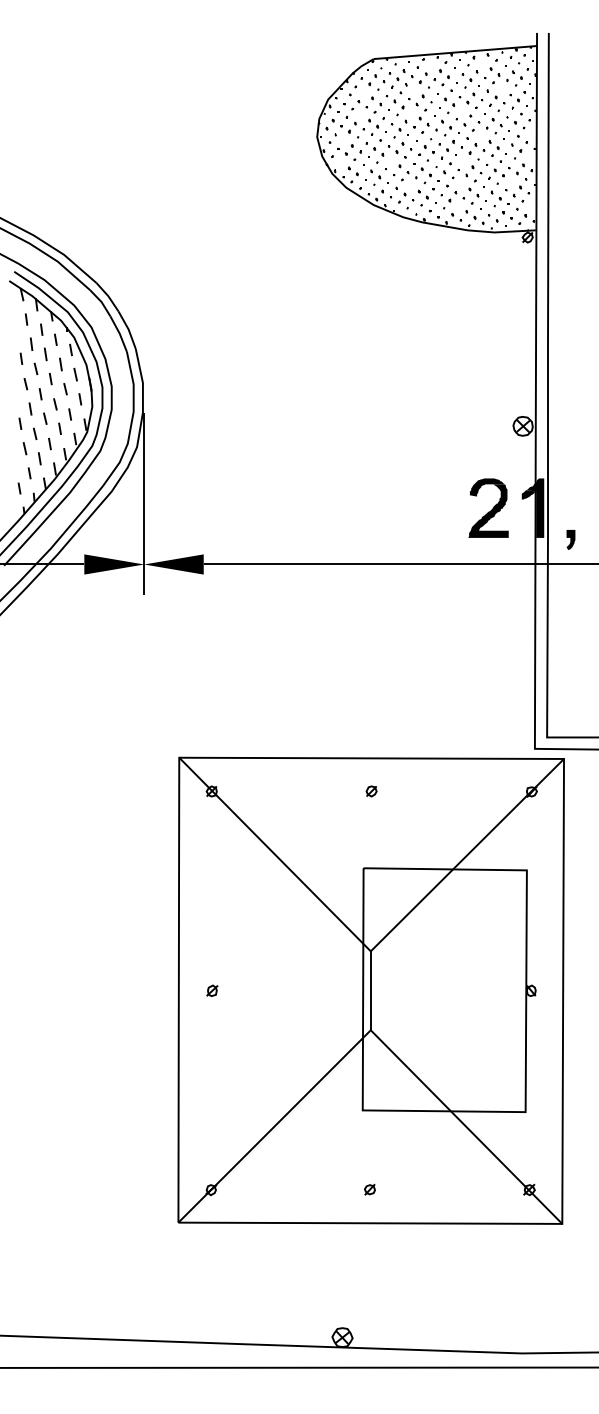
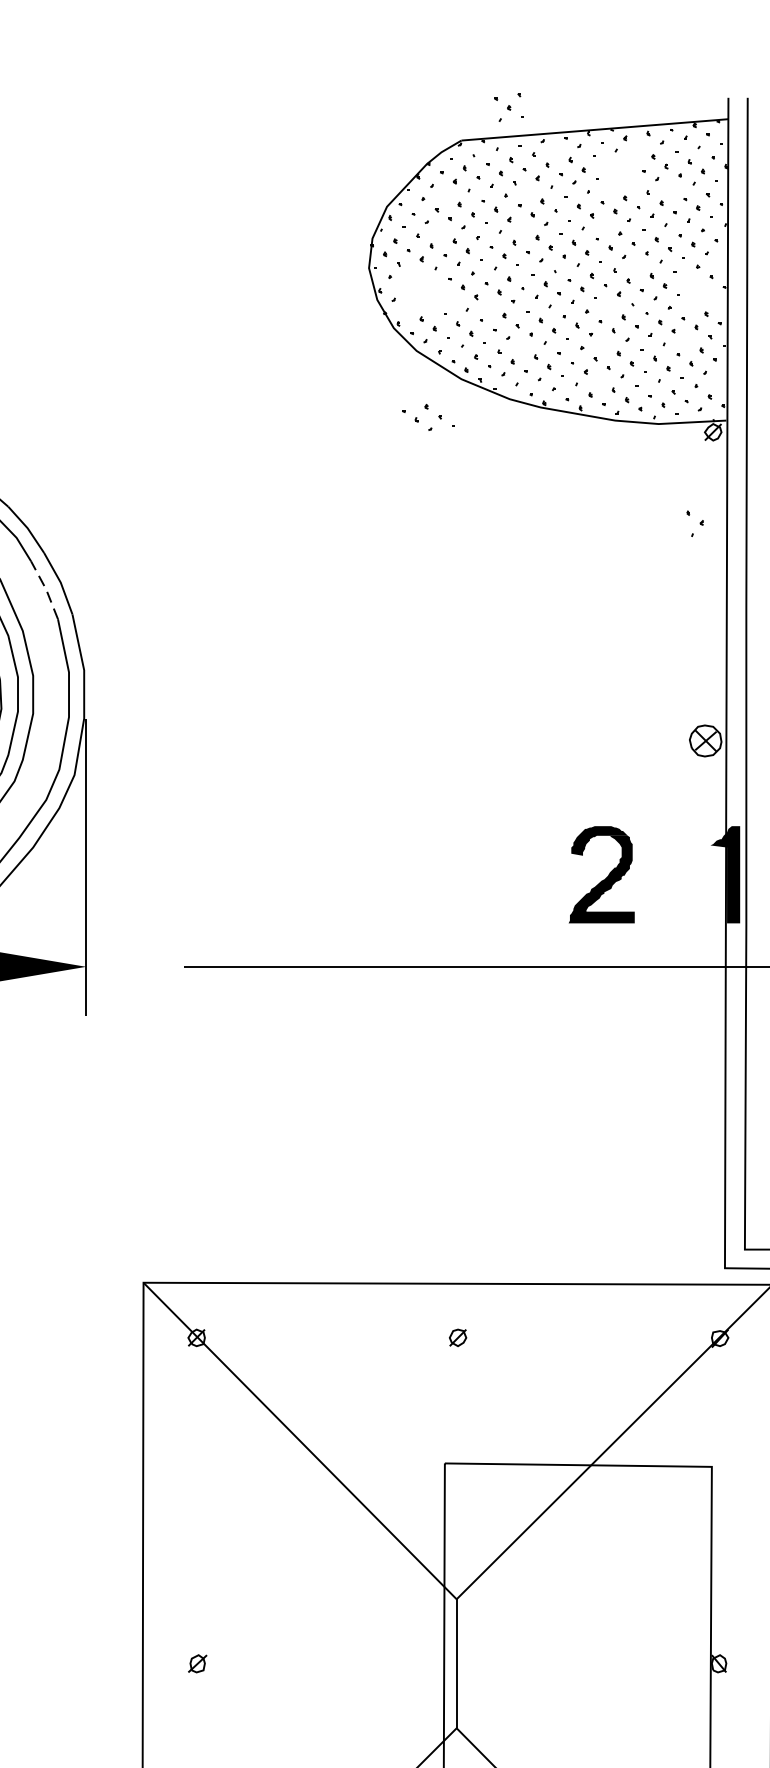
part: (470, 79) -> (508, 106), moved
part: (516, 151) -> (694, 523), moved
part: (353, 152) -> (428, 417), moved
line: (119, 333) -> (45, 589), solid -> dashed
fill: (528, 494) -> (714, 852), removed
part: (488, 507) -> (601, 873), moved
fill: (173, 564) -> (134, 966), removed

